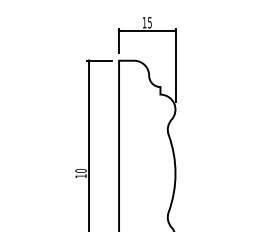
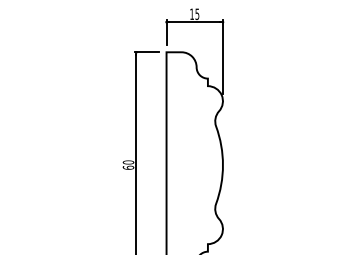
text: (81, 175) -> (128, 167), 10 -> 60

